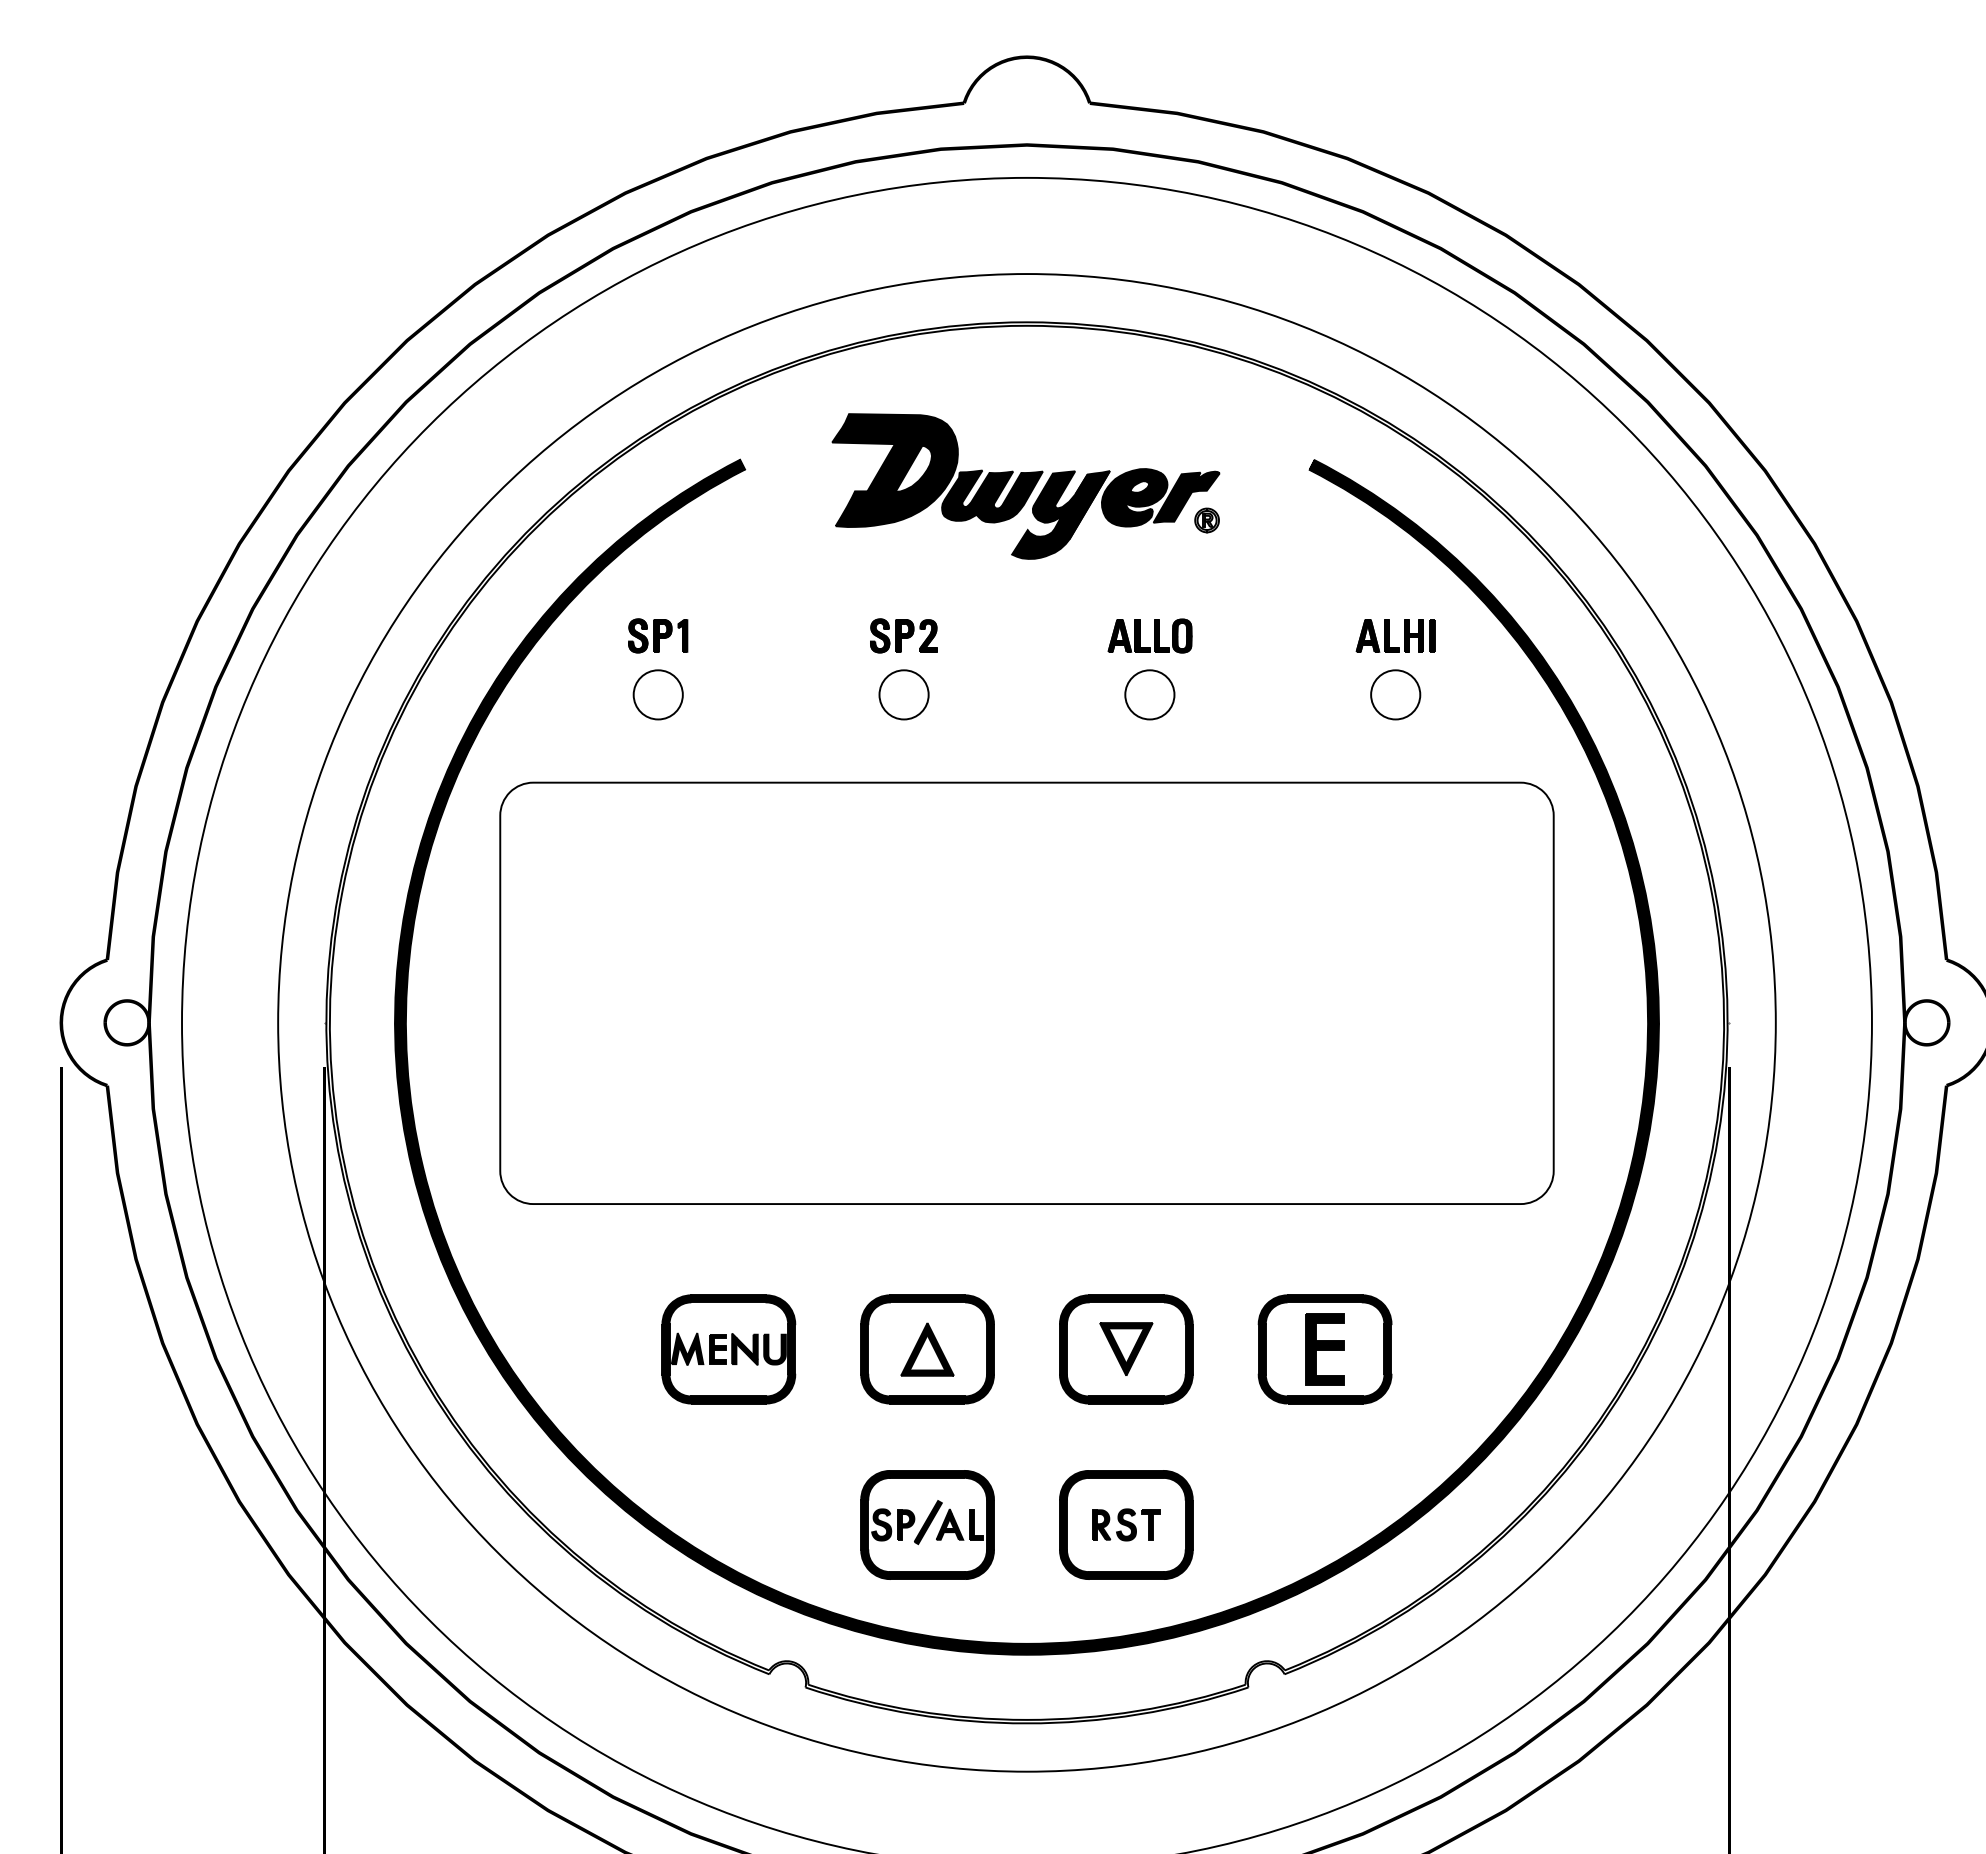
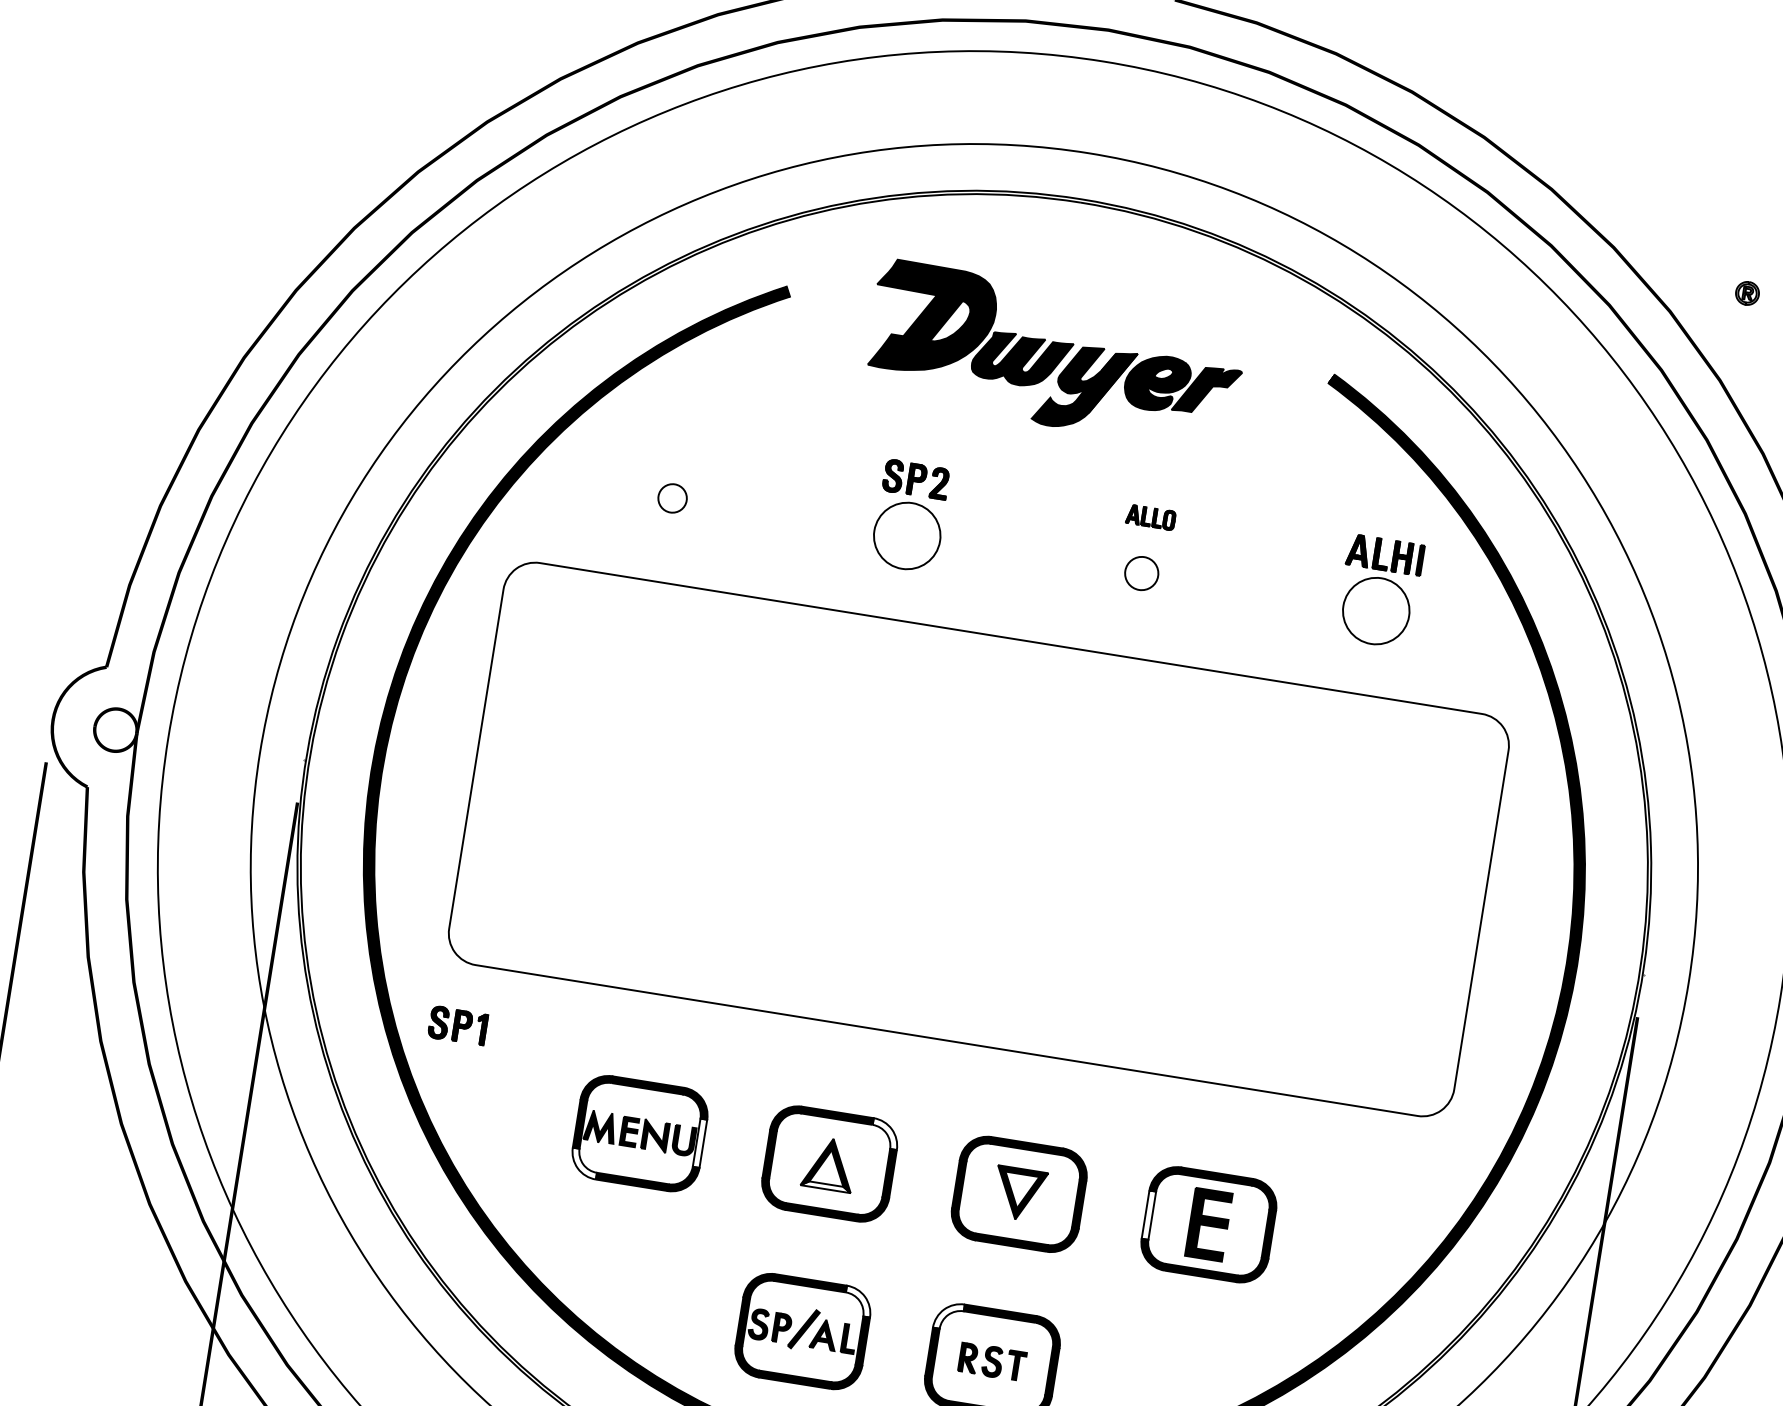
part: (1206, 520) -> (1746, 293), moved
part: (658, 635) -> (458, 1025), moved
part: (1149, 635) -> (1150, 516), size x0.6
circle: (657, 694) -> (672, 497), size x0.6
circle: (903, 694) -> (906, 535), size x1.4
circle: (1149, 694) -> (1141, 573), size x0.7
circle: (1395, 694) -> (1376, 610), size x1.4
fill: (979, 1309) -> (885, 1133), removed
fill: (791, 1349) -> (699, 1143), removed
fill: (1261, 1349) -> (1148, 1215), removed
fill: (927, 1372) -> (826, 1186), removed
fill: (676, 1388) -> (584, 1162), removed
fill: (979, 1484) -> (858, 1300), removed
fill: (1073, 1484) -> (948, 1315), removed

